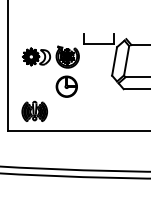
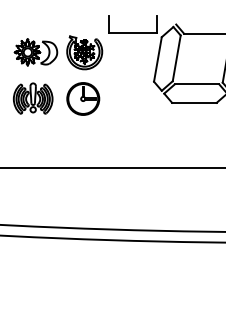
part: (34, 110) -> (32, 97), moved

